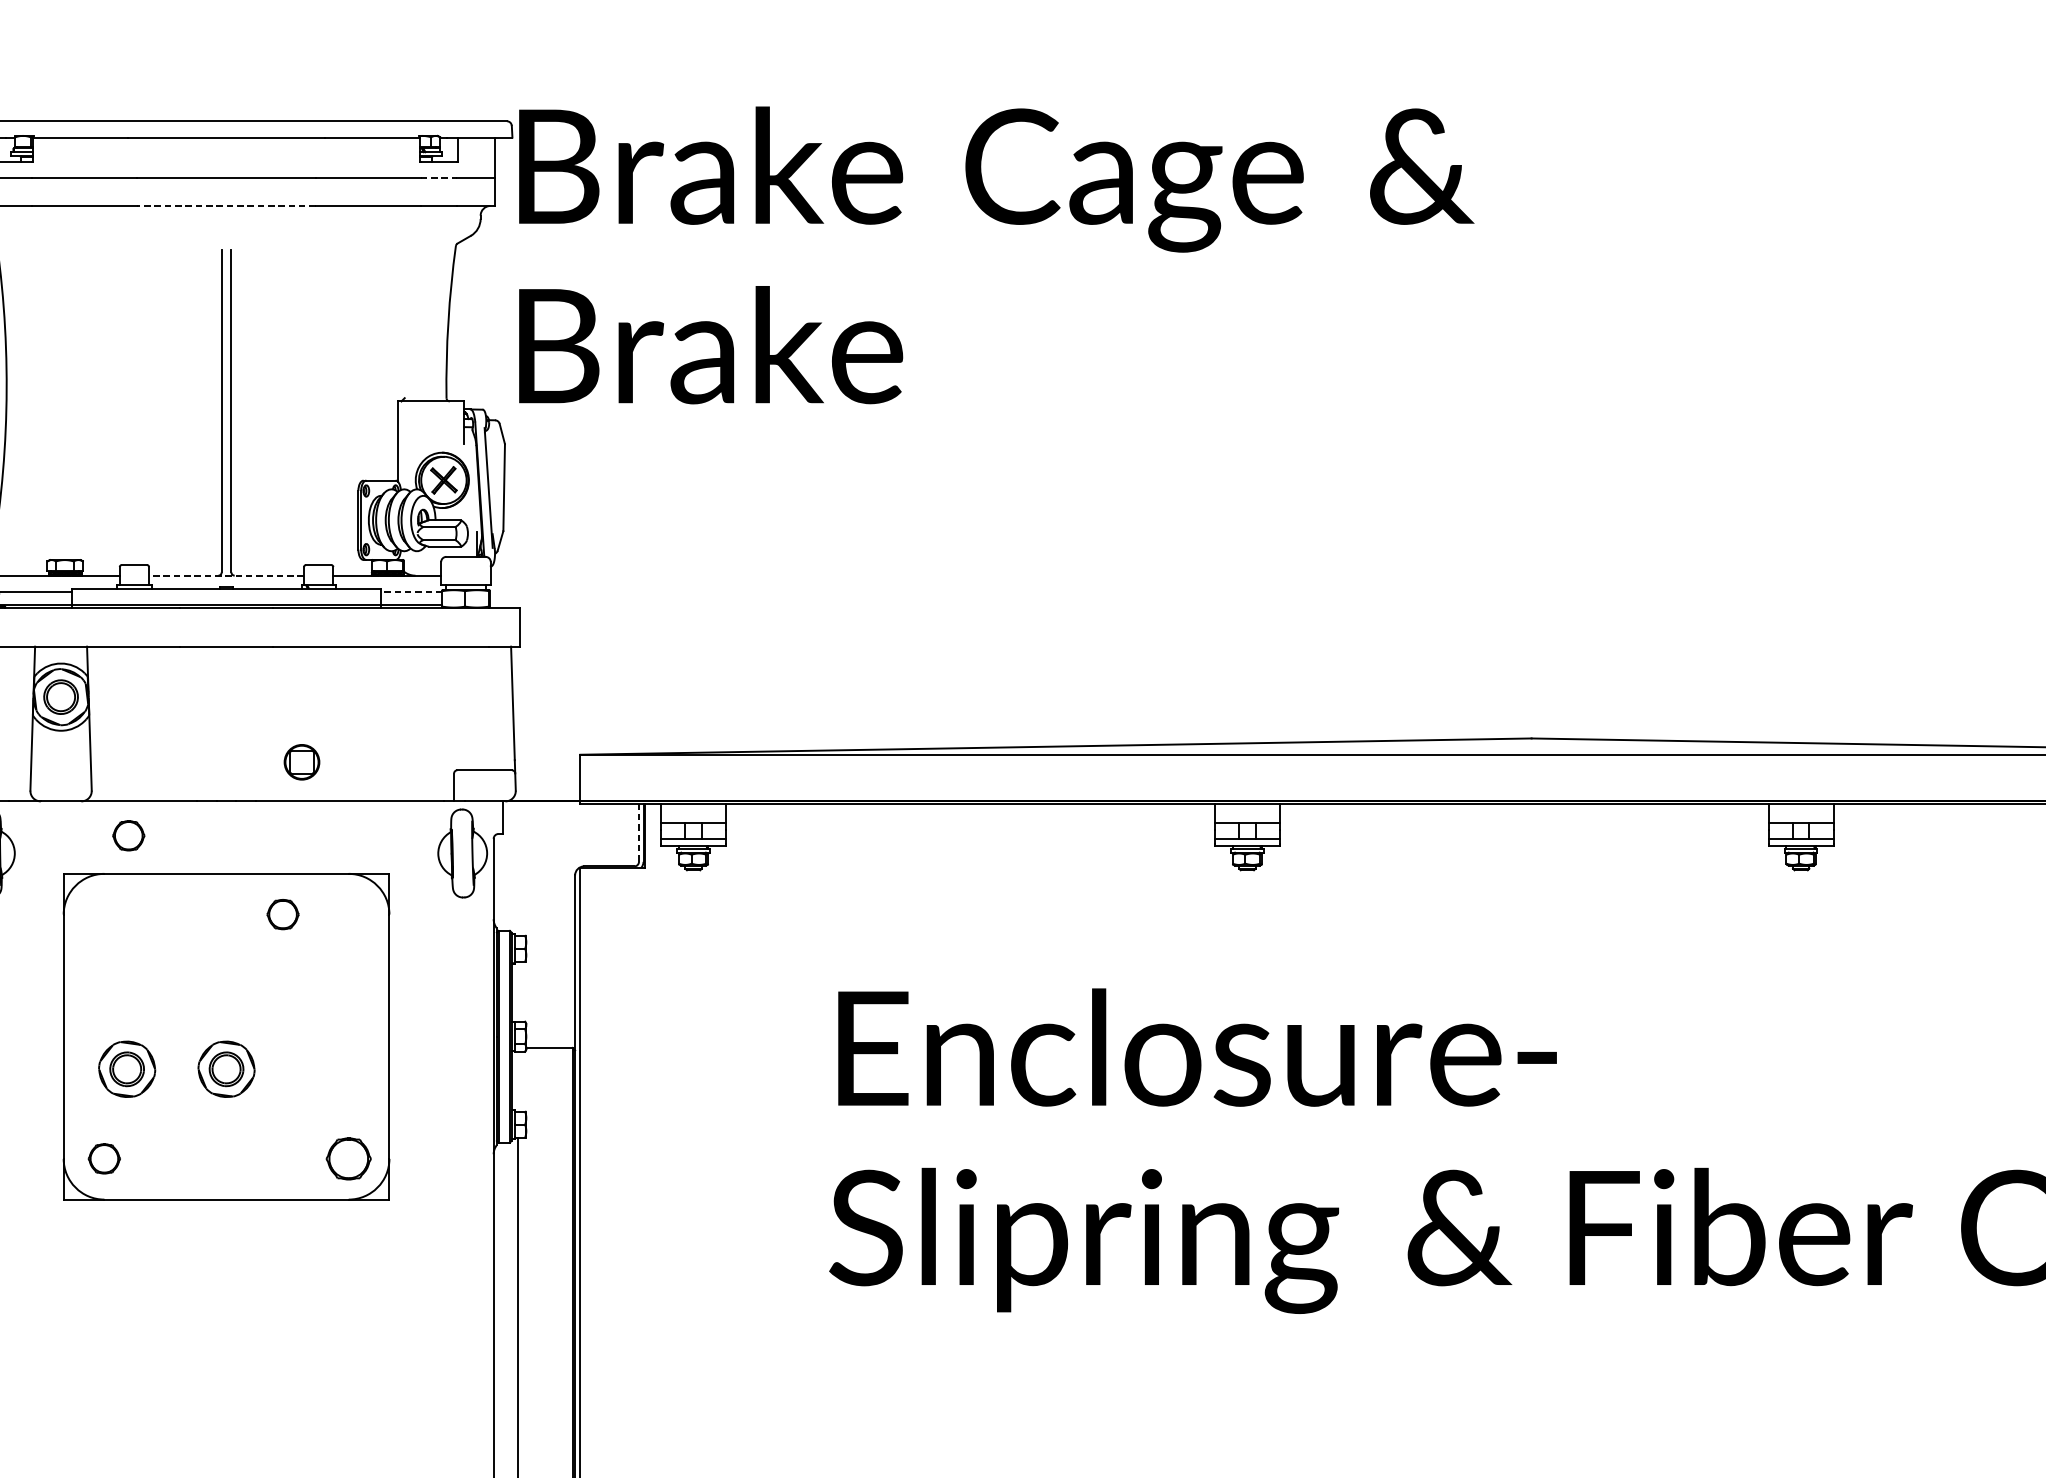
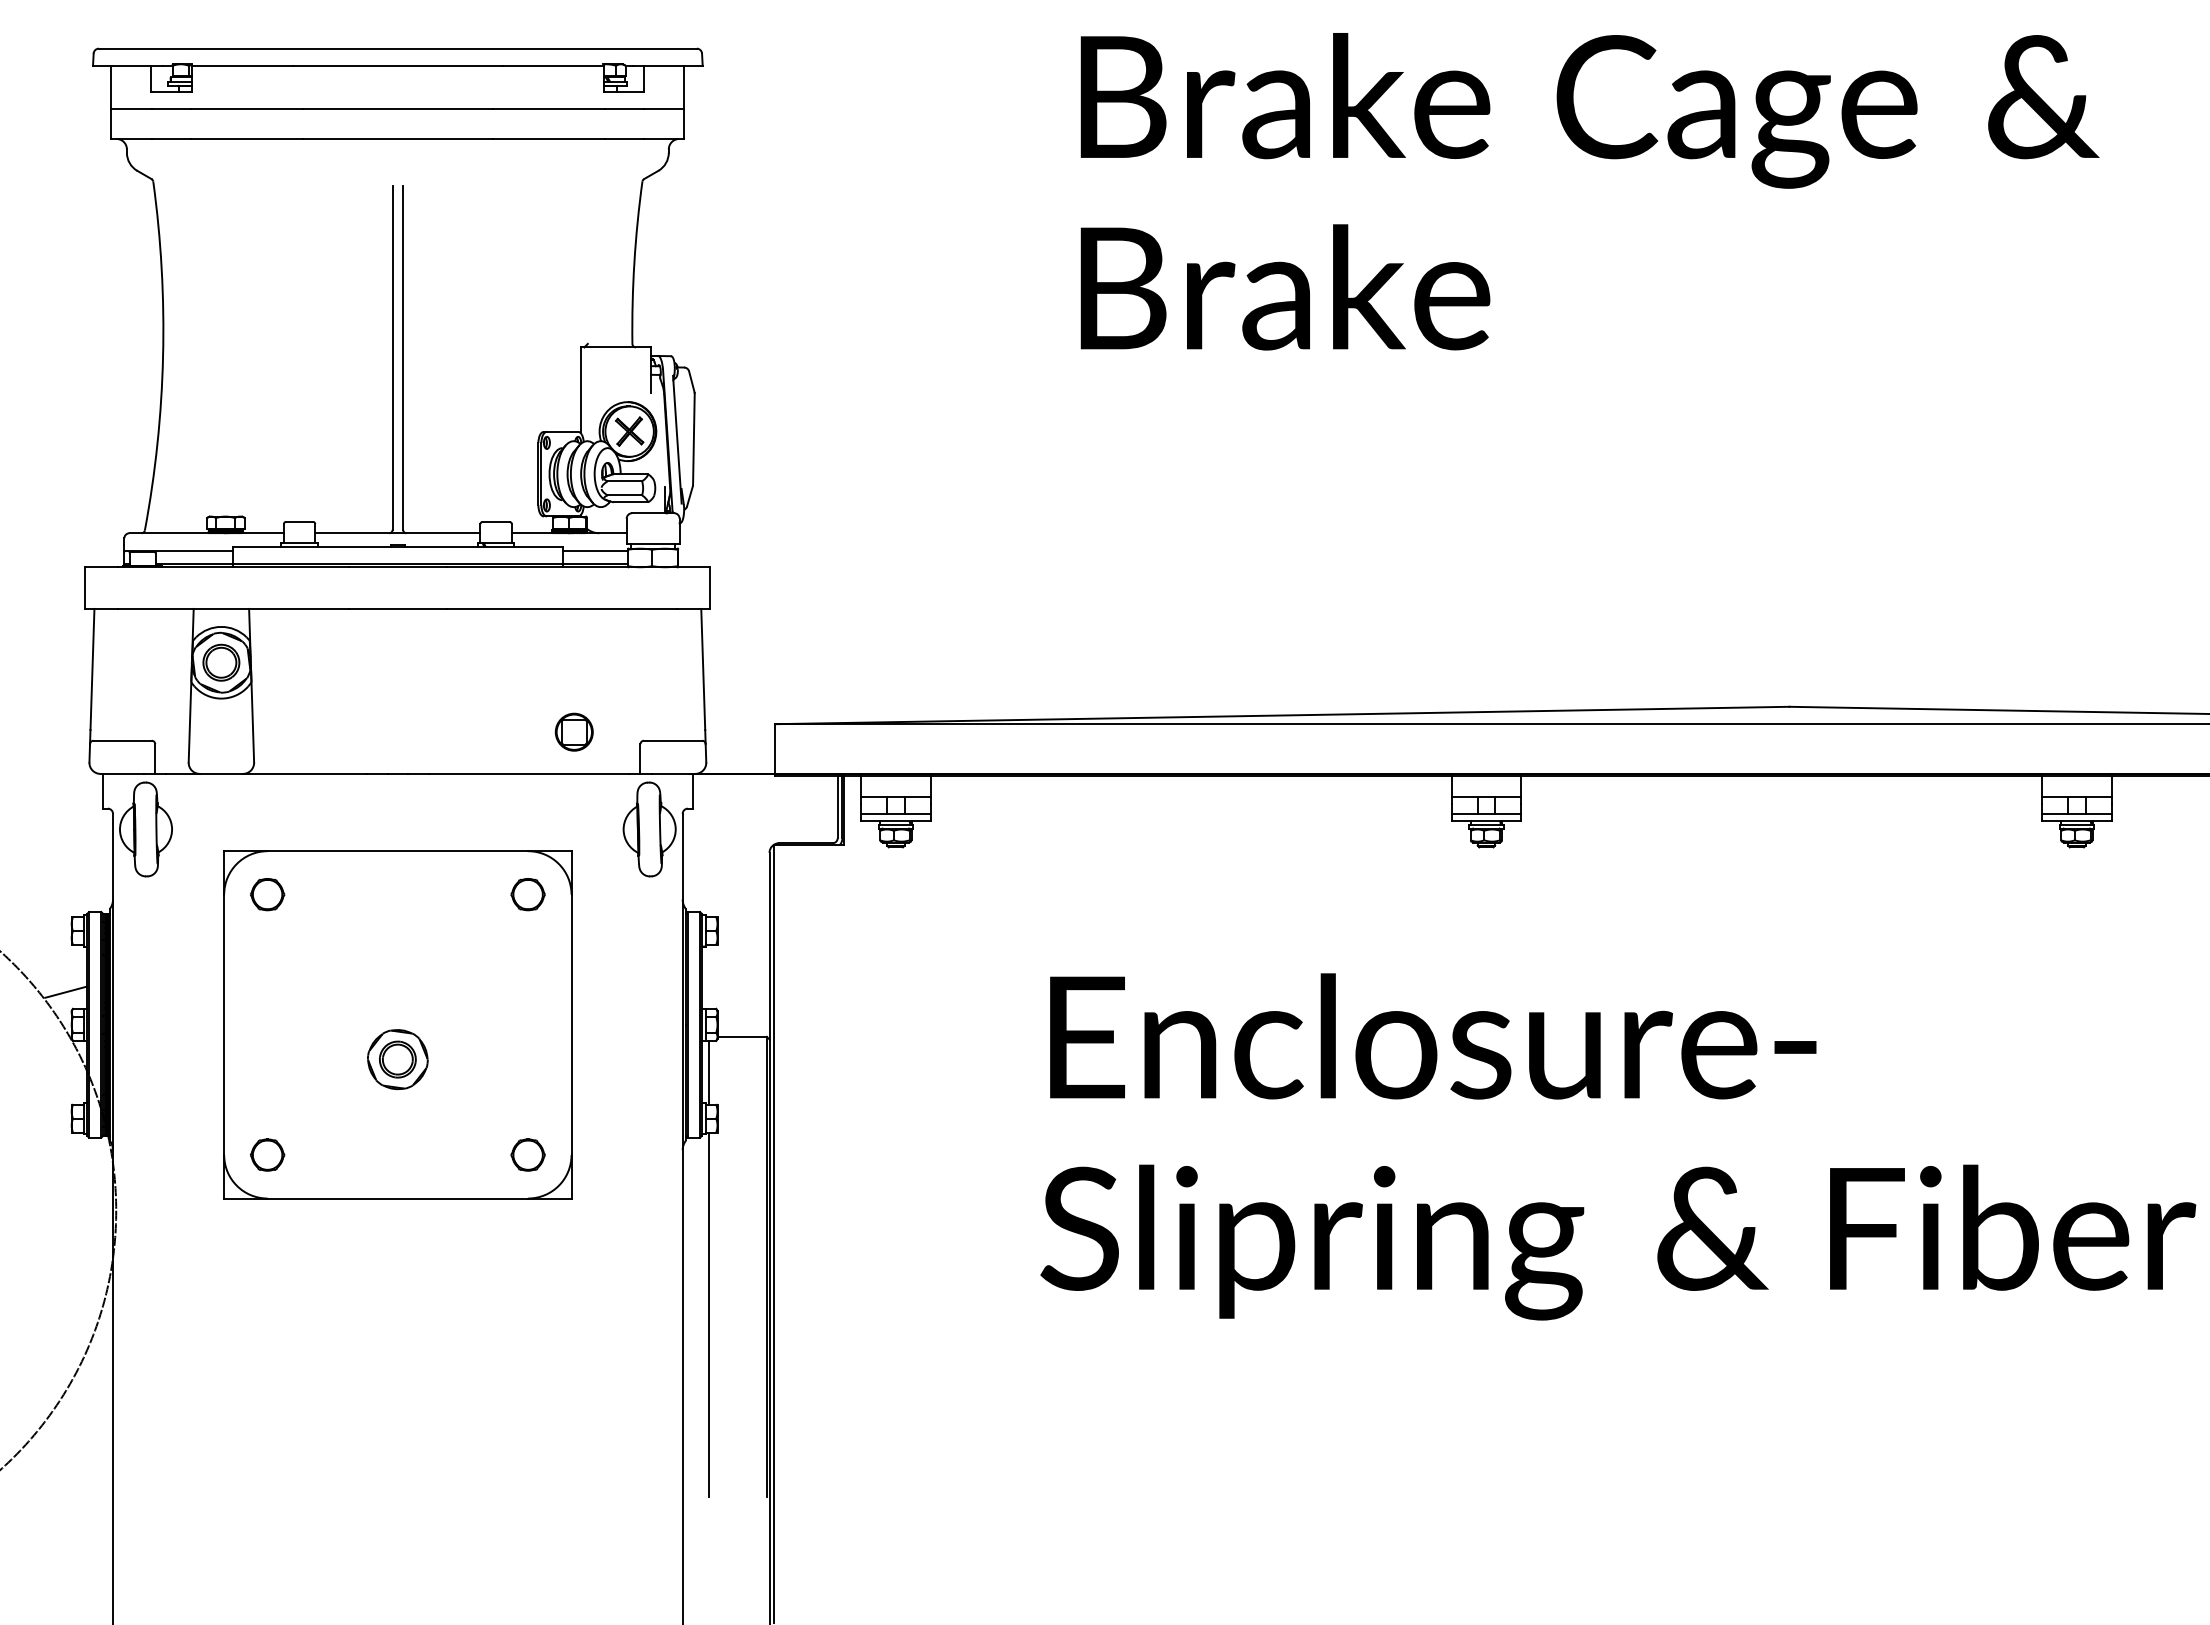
line: (439, 178) -> (624, 109), dashed -> solid
line: (226, 205) -> (397, 138), dashed -> solid
text: (996, 255) -> (1589, 191), moved
line: (226, 575) -> (397, 533), dashed -> solid
line: (411, 591) -> (595, 550), dashed -> solid
part: (301, 761) -> (573, 731), moved
line: (638, 832) -> (837, 807), dashed -> solid
part: (128, 835) -> (267, 894), moved
part: (282, 914) -> (527, 894), moved
part: (126, 1069) -> (291, 1059), removed
line: (517, 1081) -> (708, 1072), added
part: (348, 1158) -> (527, 1154), size x0.71

